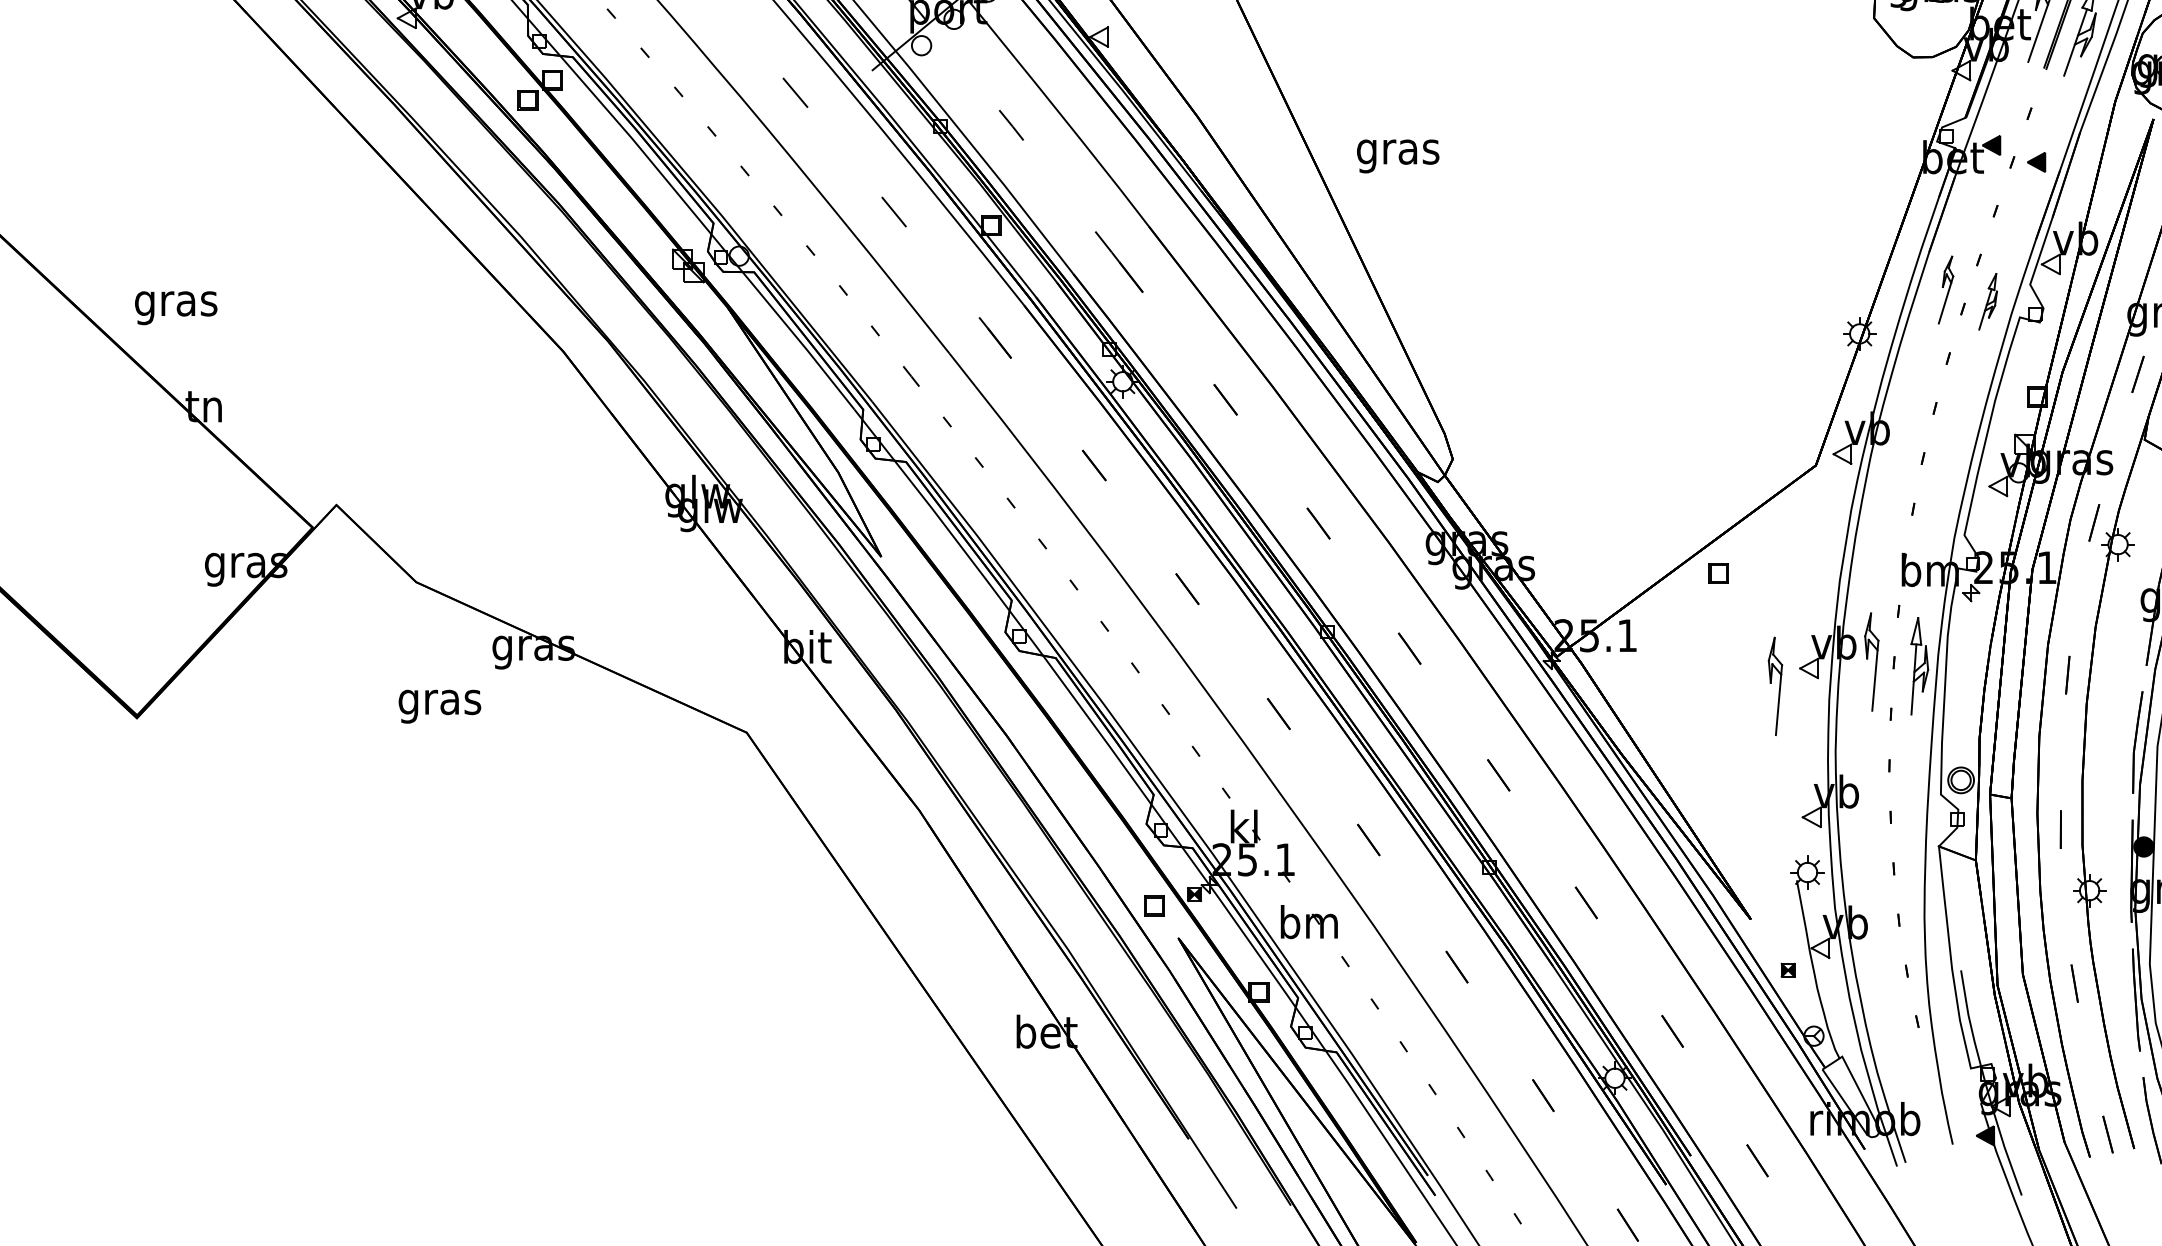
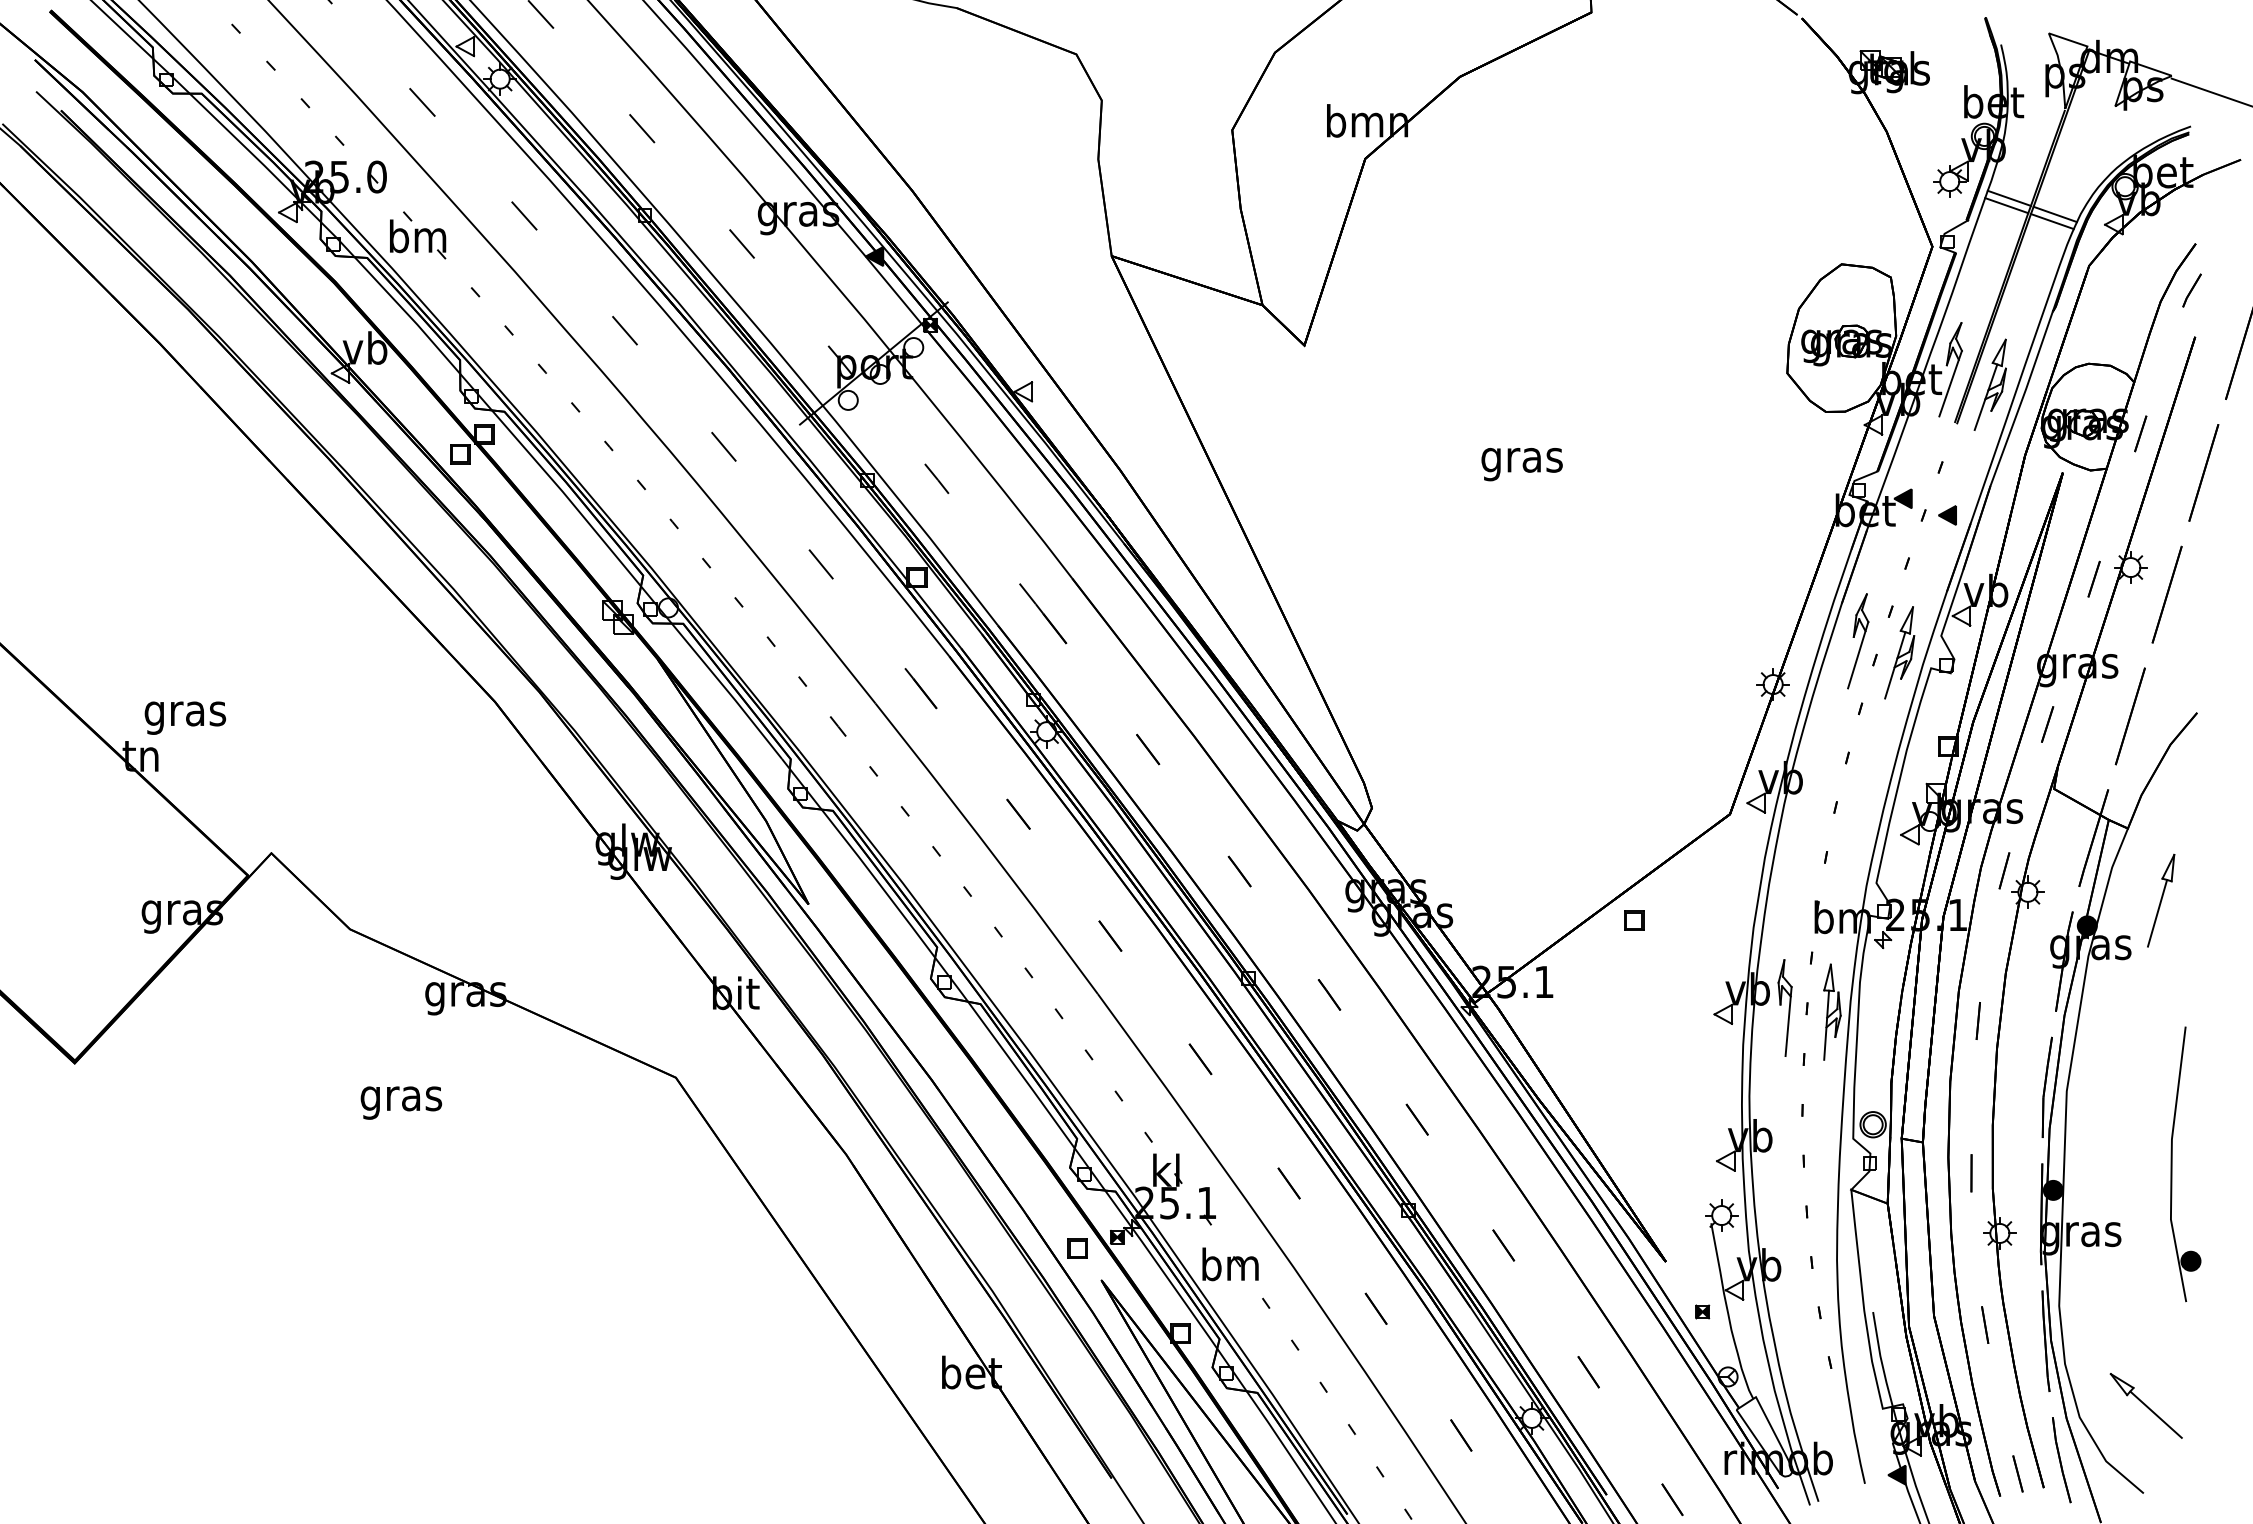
text: (1397, 156) -> (1521, 464), moved
part: (1946, 290) -> (1858, 641), size x1.43
part: (1987, 301) -> (1899, 652), size x1.67
text: (176, 307) -> (185, 717), moved
part: (1774, 685) -> (1689, 1031), removed
text: (440, 706) -> (401, 1102), moved

